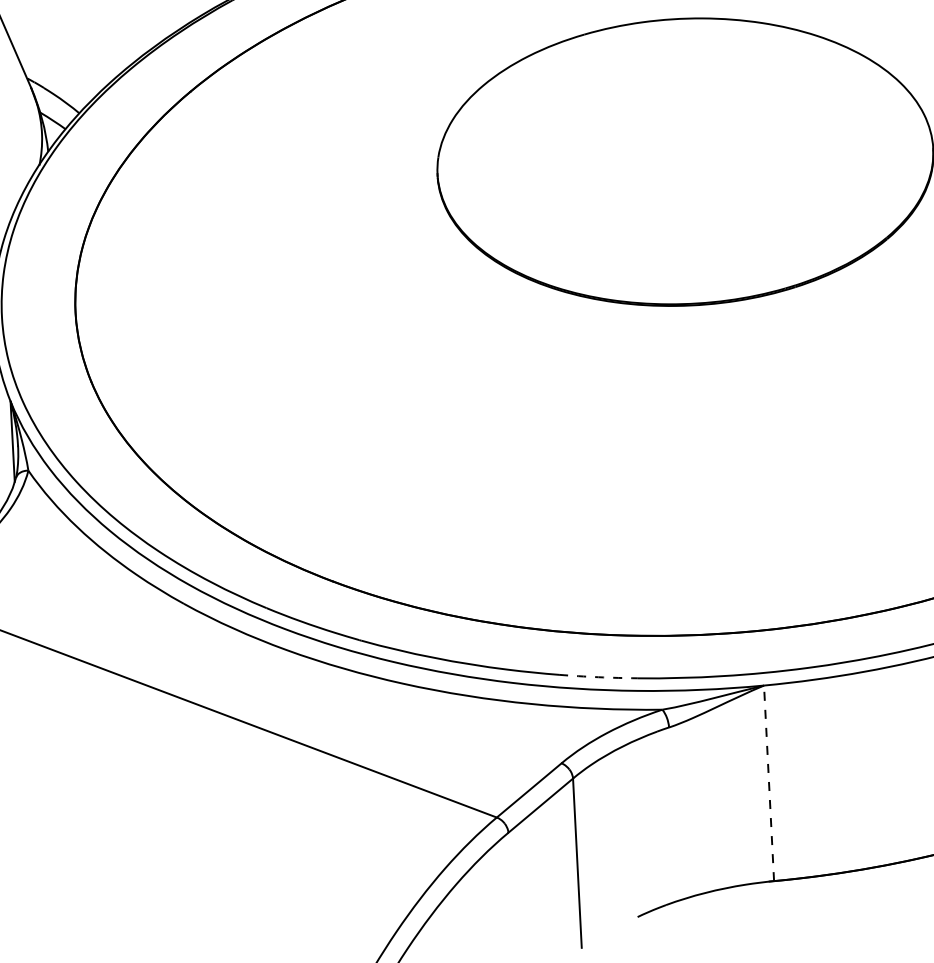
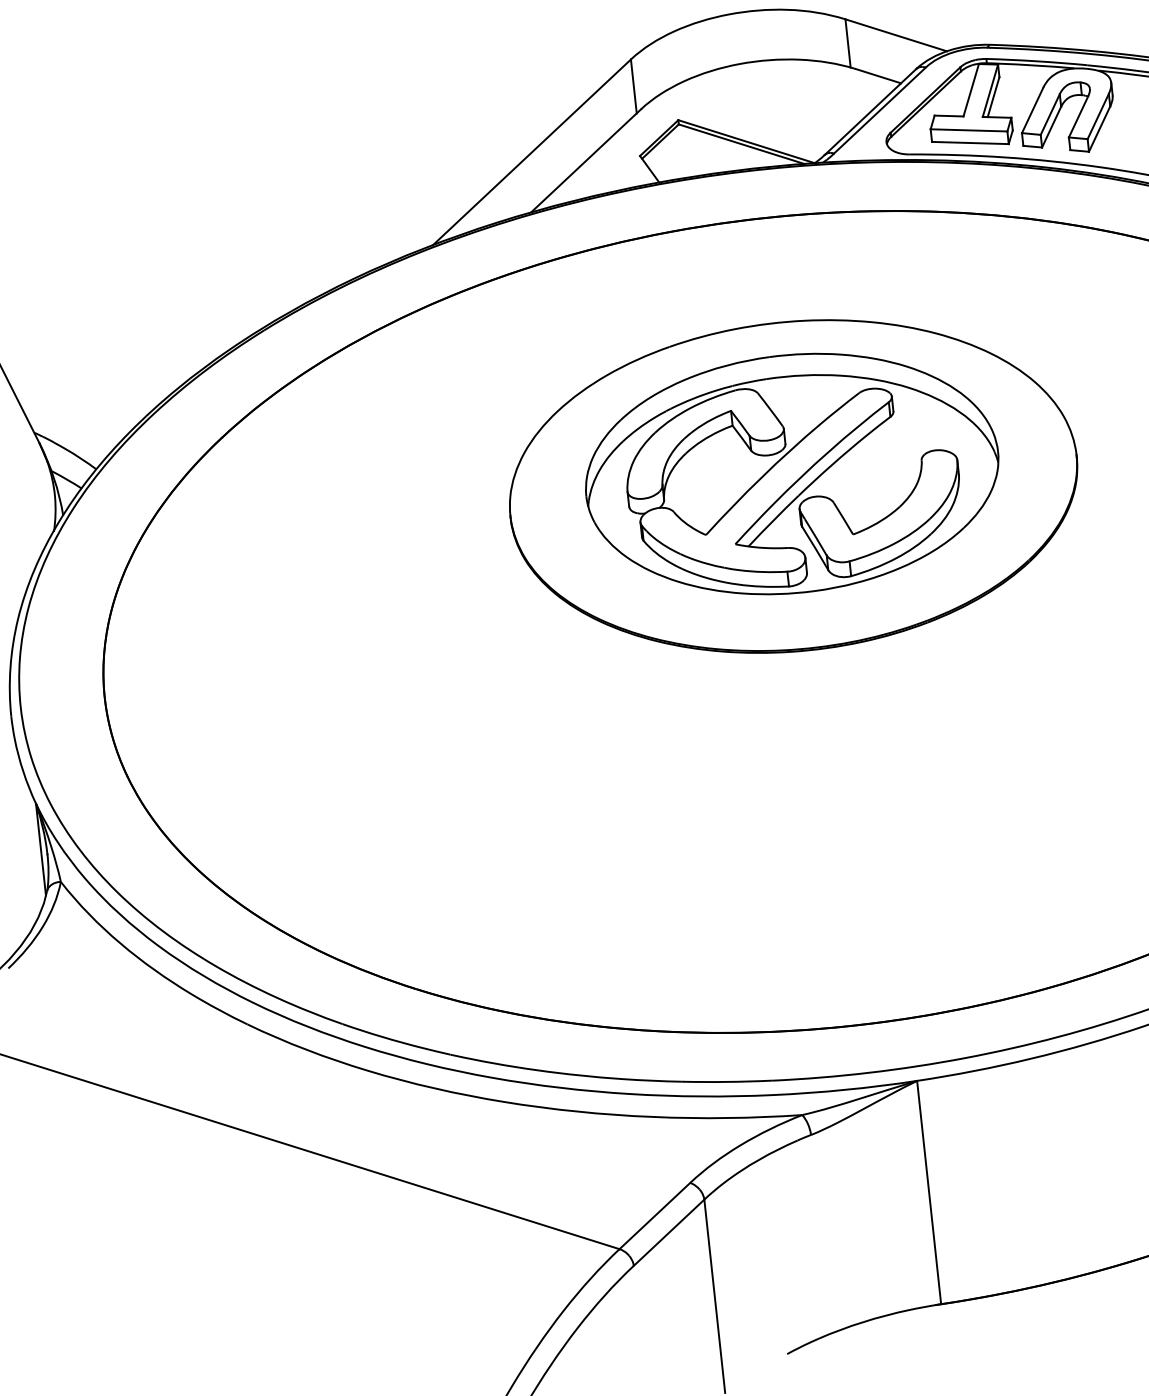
part: (685, 150) -> (792, 473), added
arc: (598, 676) -> (726, 1081), dashed -> solid
line: (769, 783) -> (929, 1192), dashed -> solid

